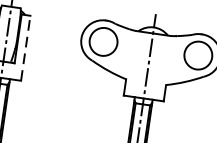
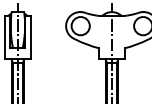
line: (26, 48) -> (31, 37), dashed -> solid

